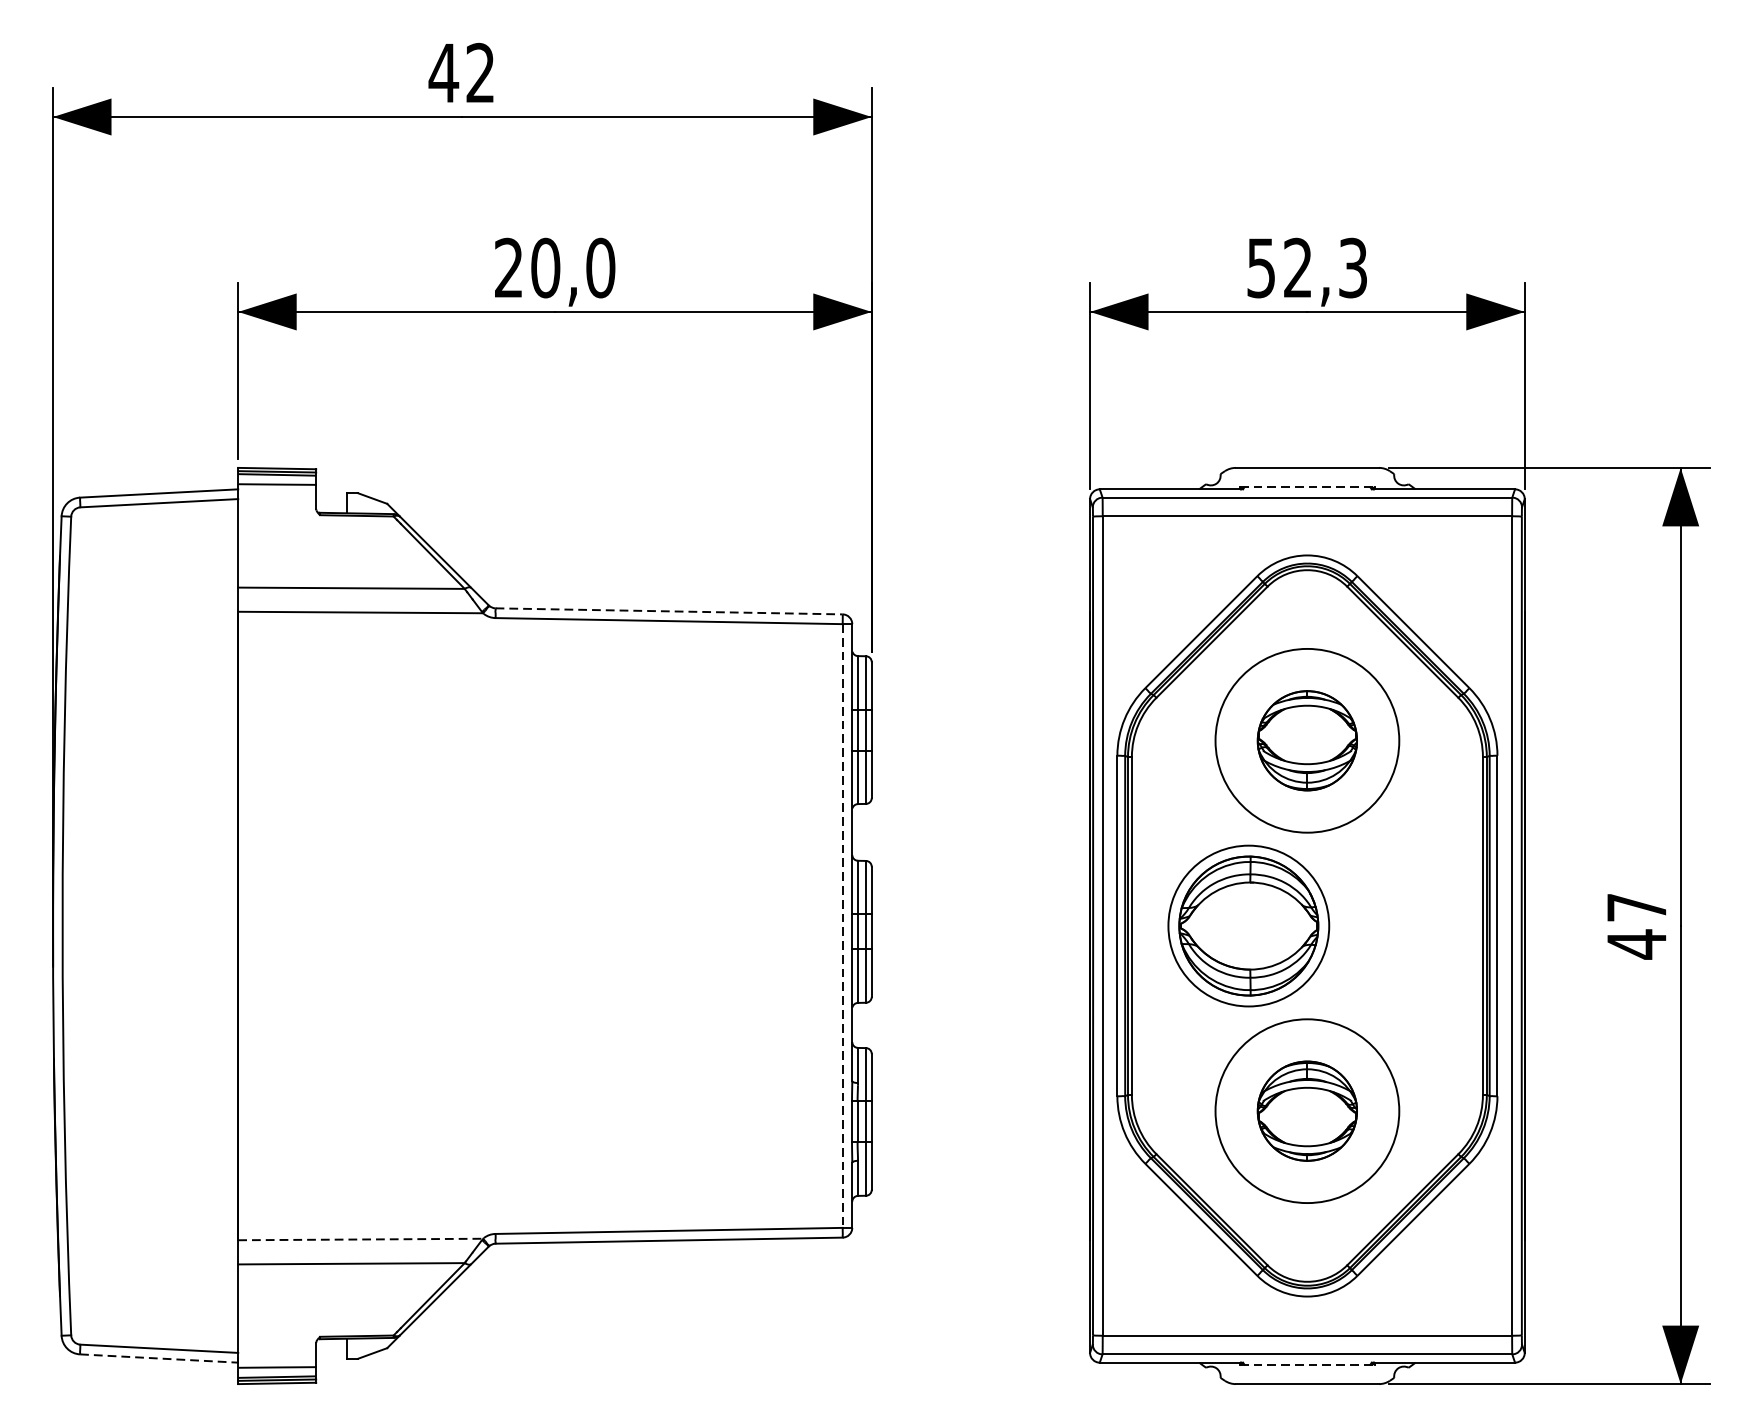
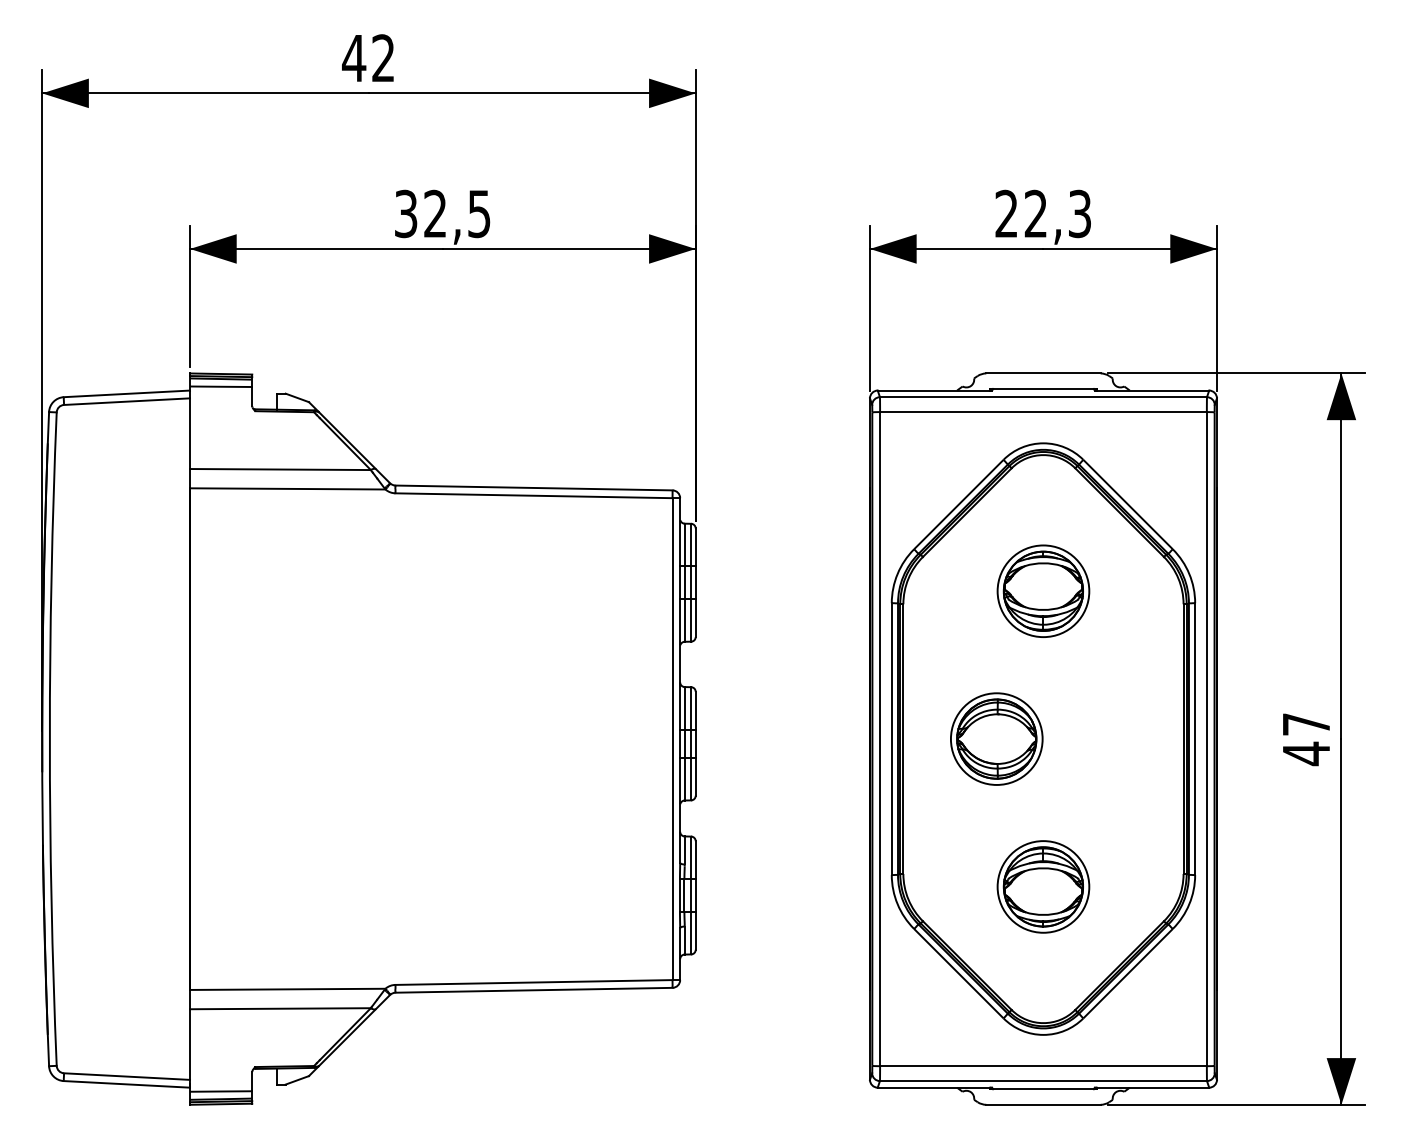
text: (555, 267) -> (443, 213), 20,0 -> 32,5
text: (1261, 267) -> (1006, 213), 52,3 -> 22,3
line: (1307, 487) -> (1043, 389), dashed -> solid
line: (668, 610) -> (533, 487), dashed -> solid
circle: (1307, 741) -> (1043, 591), size x0.62
part: (1248, 925) -> (996, 738), size x0.71
line: (842, 926) -> (672, 739), dashed -> solid
circle: (1307, 1110) -> (1043, 886), size x0.62
line: (360, 1239) -> (287, 989), dashed -> solid
line: (159, 1358) -> (127, 1084), dashed -> solid
line: (1307, 1364) -> (1043, 1089), dashed -> solid

